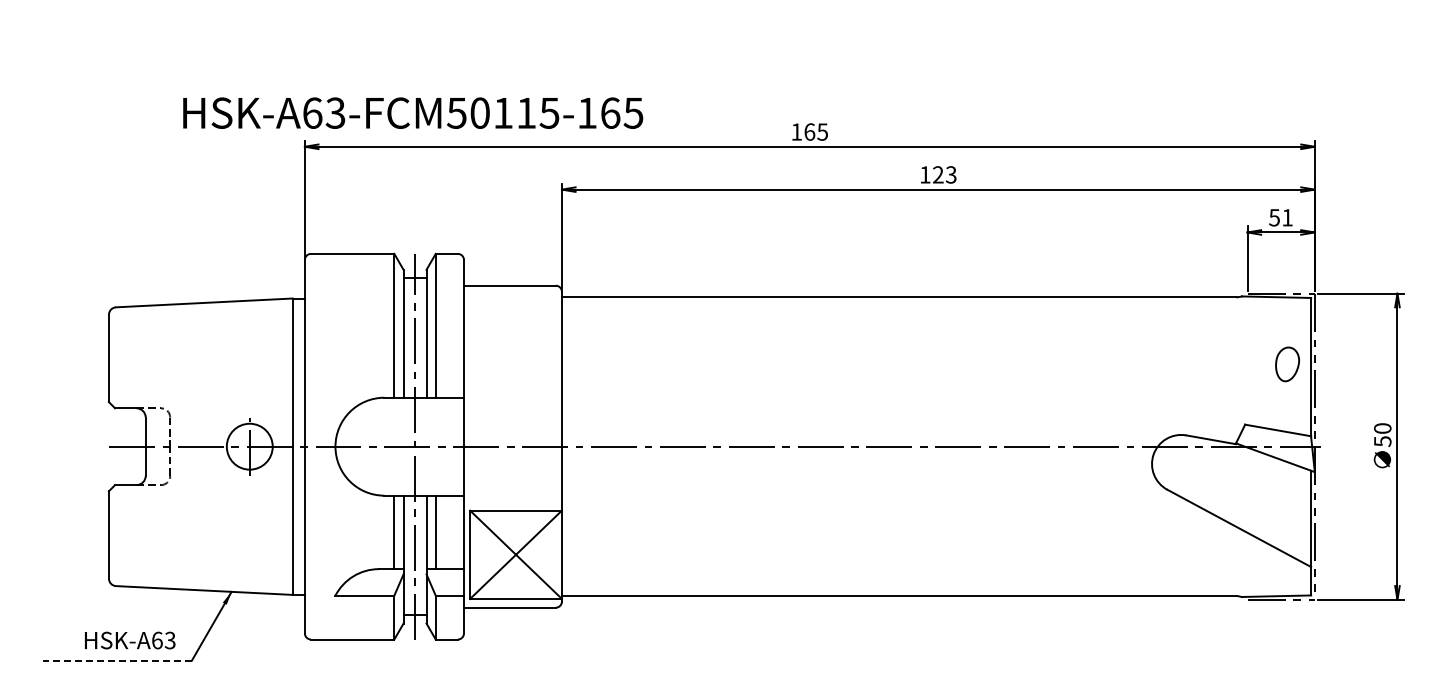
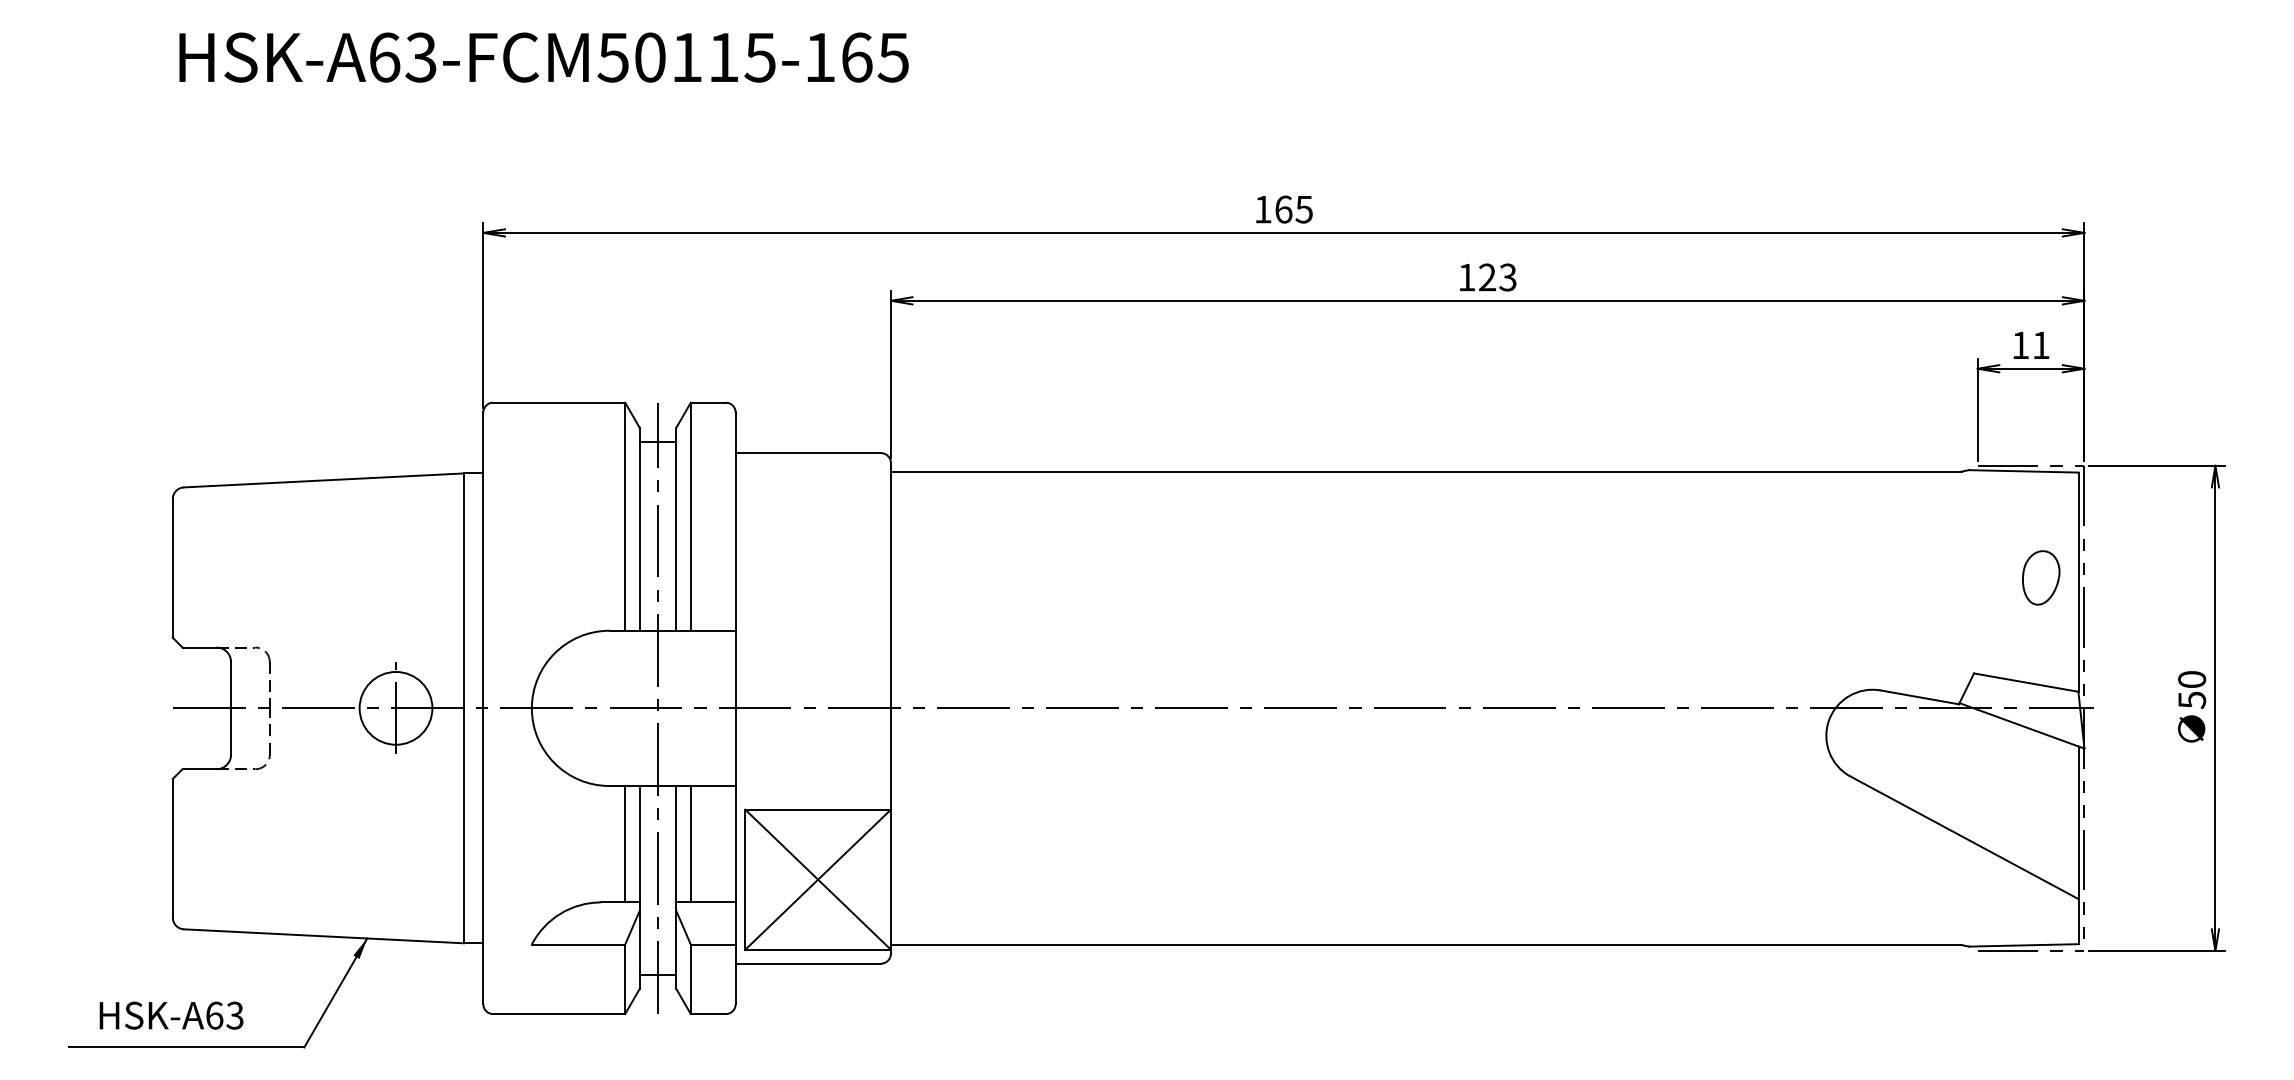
text: (413, 112) -> (544, 56), moved
text: (1274, 217) -> (2020, 345), 51 -> 11
text: (130, 640) -> (172, 1015), moved
line: (117, 660) -> (186, 1047), dashed -> solid

